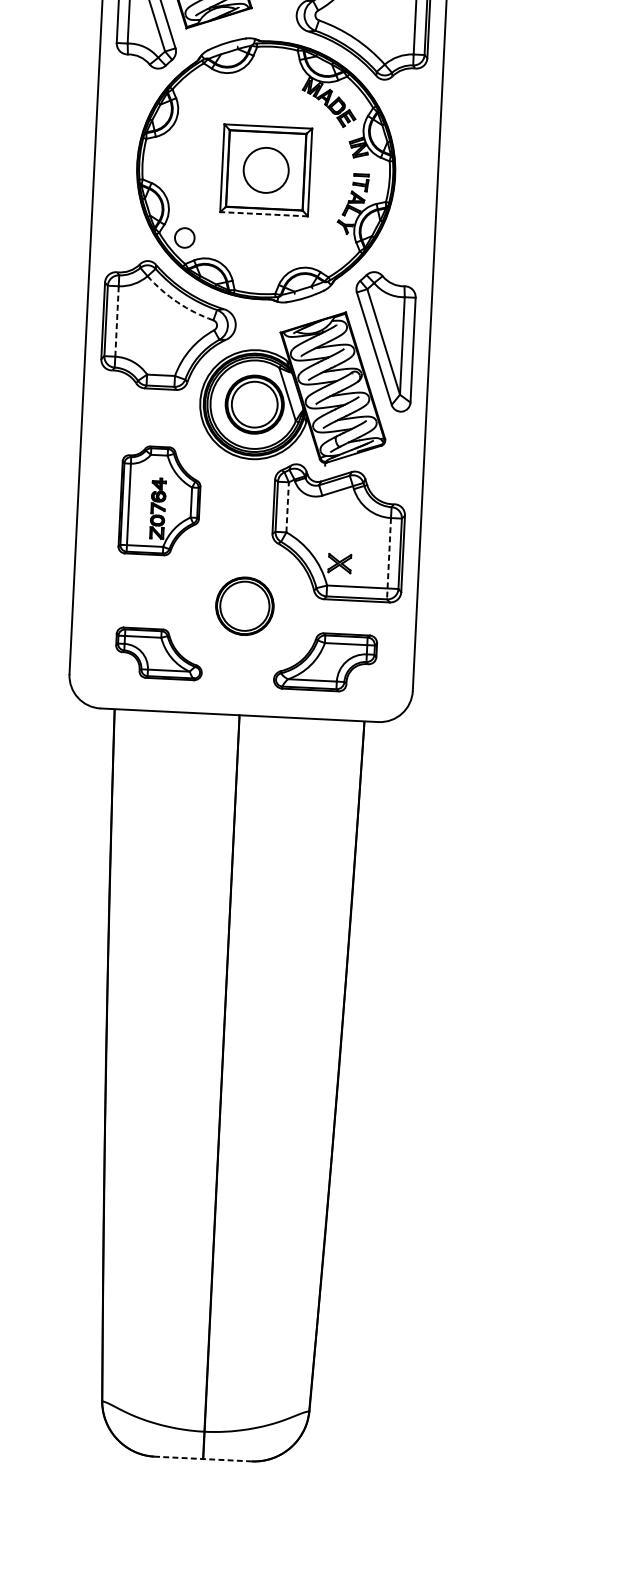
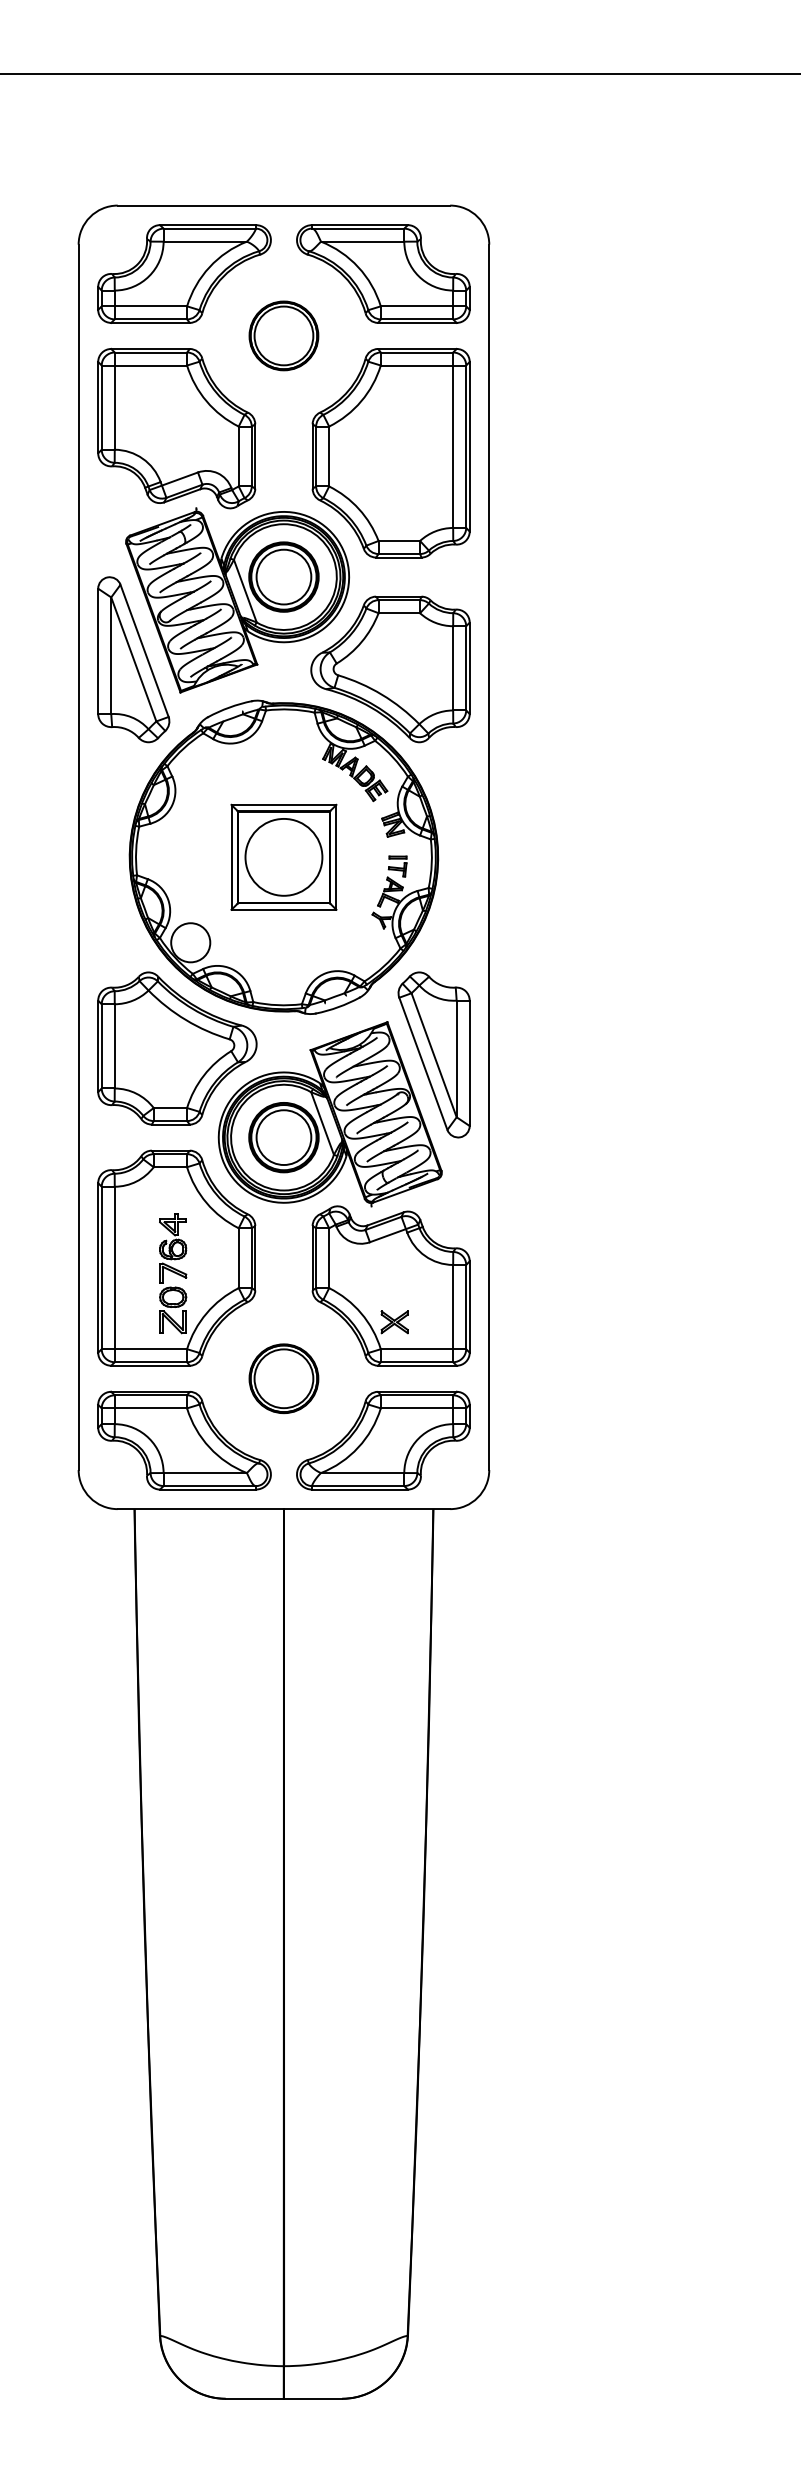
circle: (265, 169) -> (283, 856), size x1.43
line: (263, 213) -> (283, 909), dashed -> solid
circle: (184, 237) -> (190, 942), size x1.67
arc: (178, 302) -> (186, 1020), dashed -> solid
line: (116, 320) -> (114, 1045), dashed -> solid
part: (160, 500) -> (176, 1257), size x1.67
line: (287, 507) -> (329, 1258), dashed -> solid
line: (389, 558) -> (453, 1313), dashed -> solid
part: (159, 653) -> (184, 1440), size x1.67
part: (325, 661) -> (383, 1440), size x1.43
line: (202, 1458) -> (283, 2398), dashed -> solid

